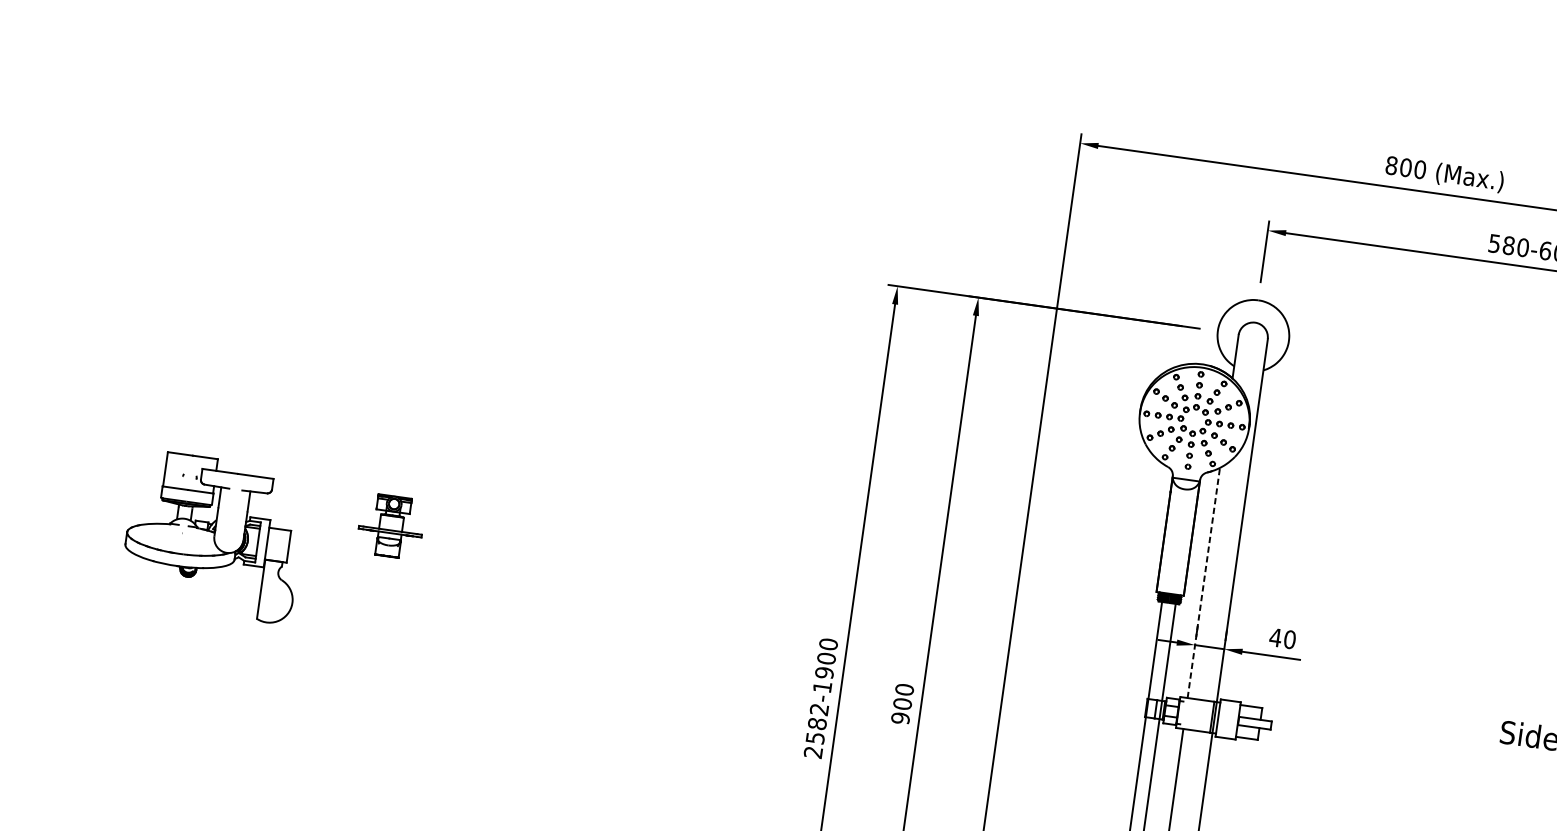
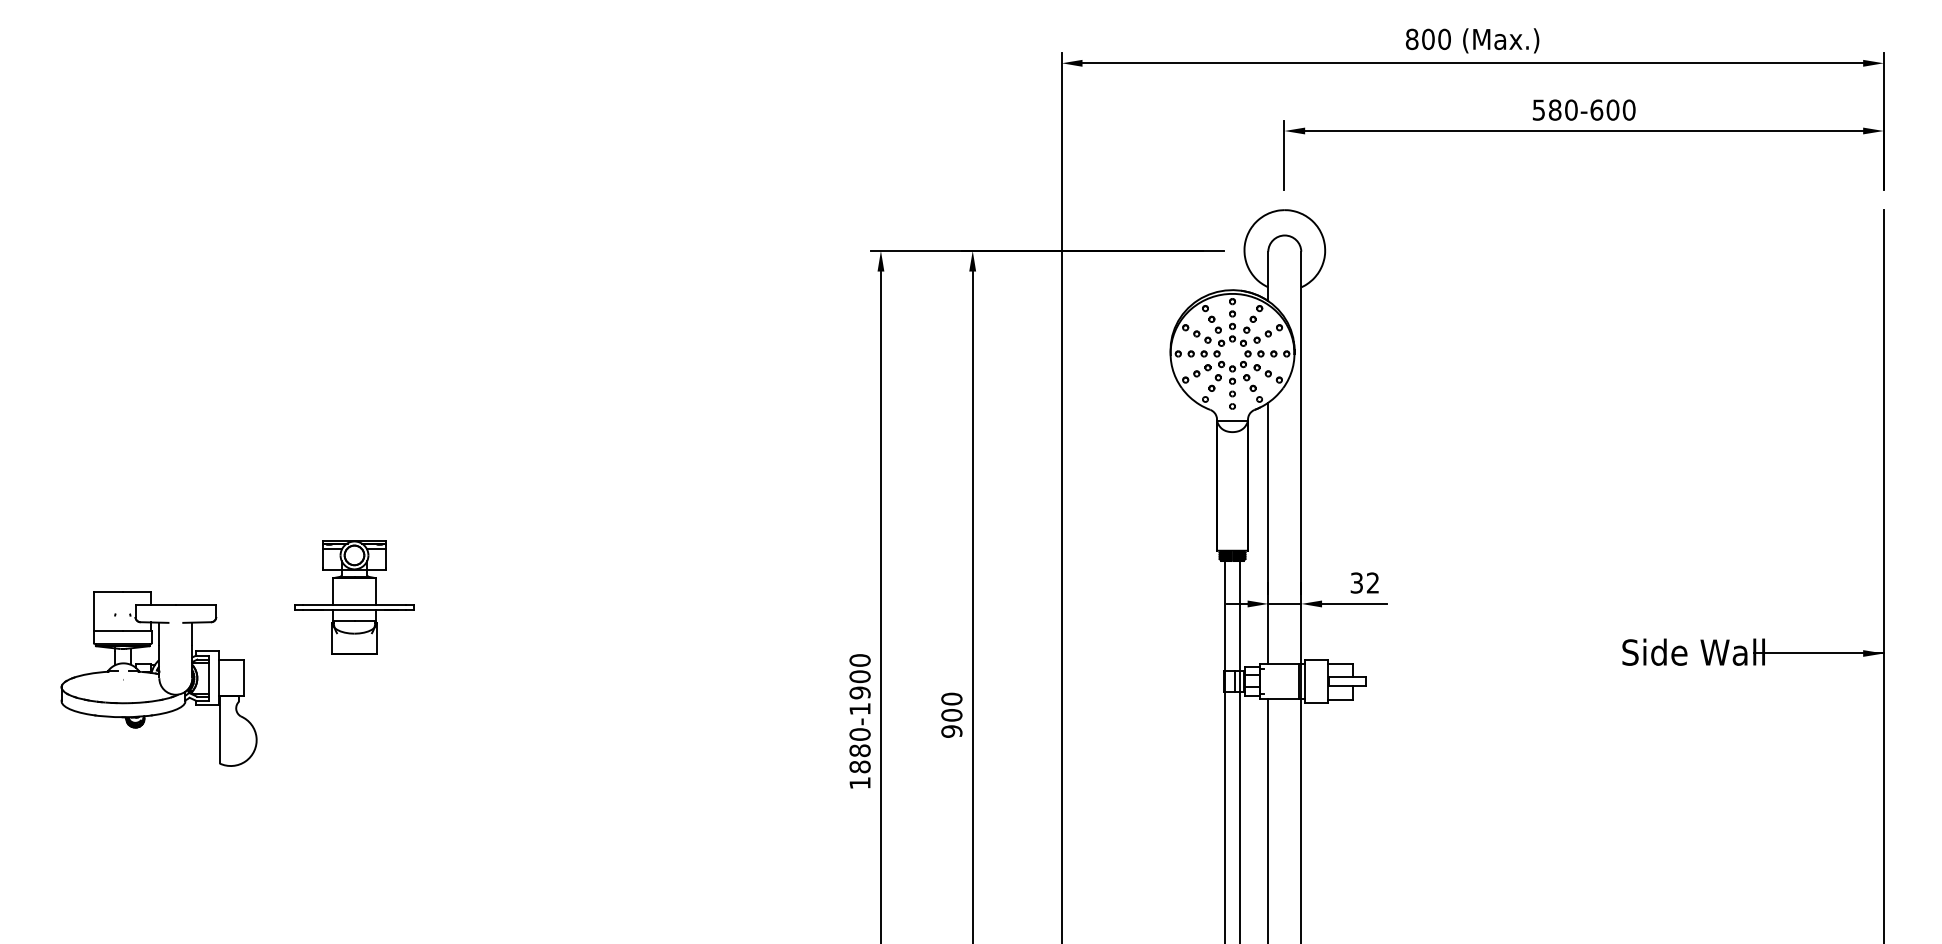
part: (391, 526) -> (354, 597), size x1.67
part: (213, 536) -> (158, 678), moved
line: (1204, 583) -> (1268, 533), dashed -> solid
text: (1282, 638) -> (1364, 582), 40 -> 32
text: (815, 730) -> (859, 758), 2582-1900 -> 1880-1900

